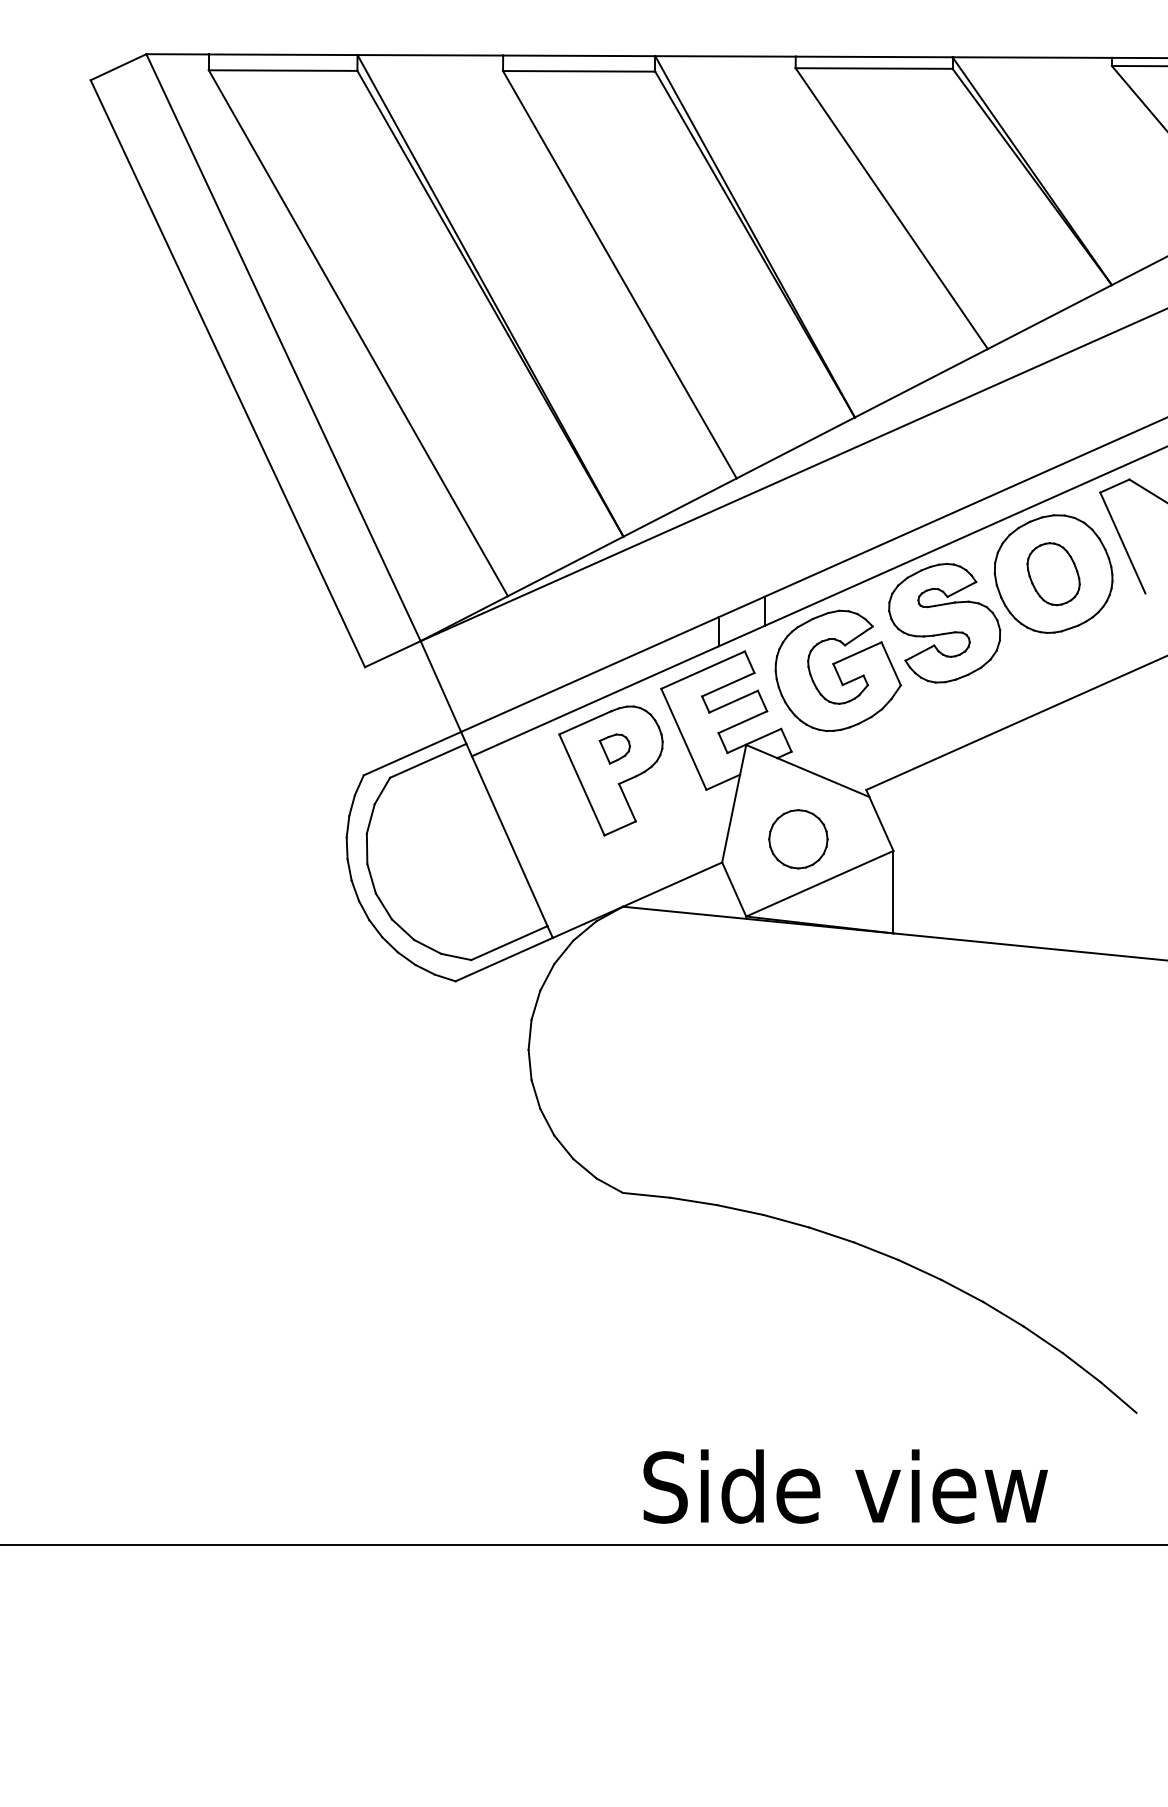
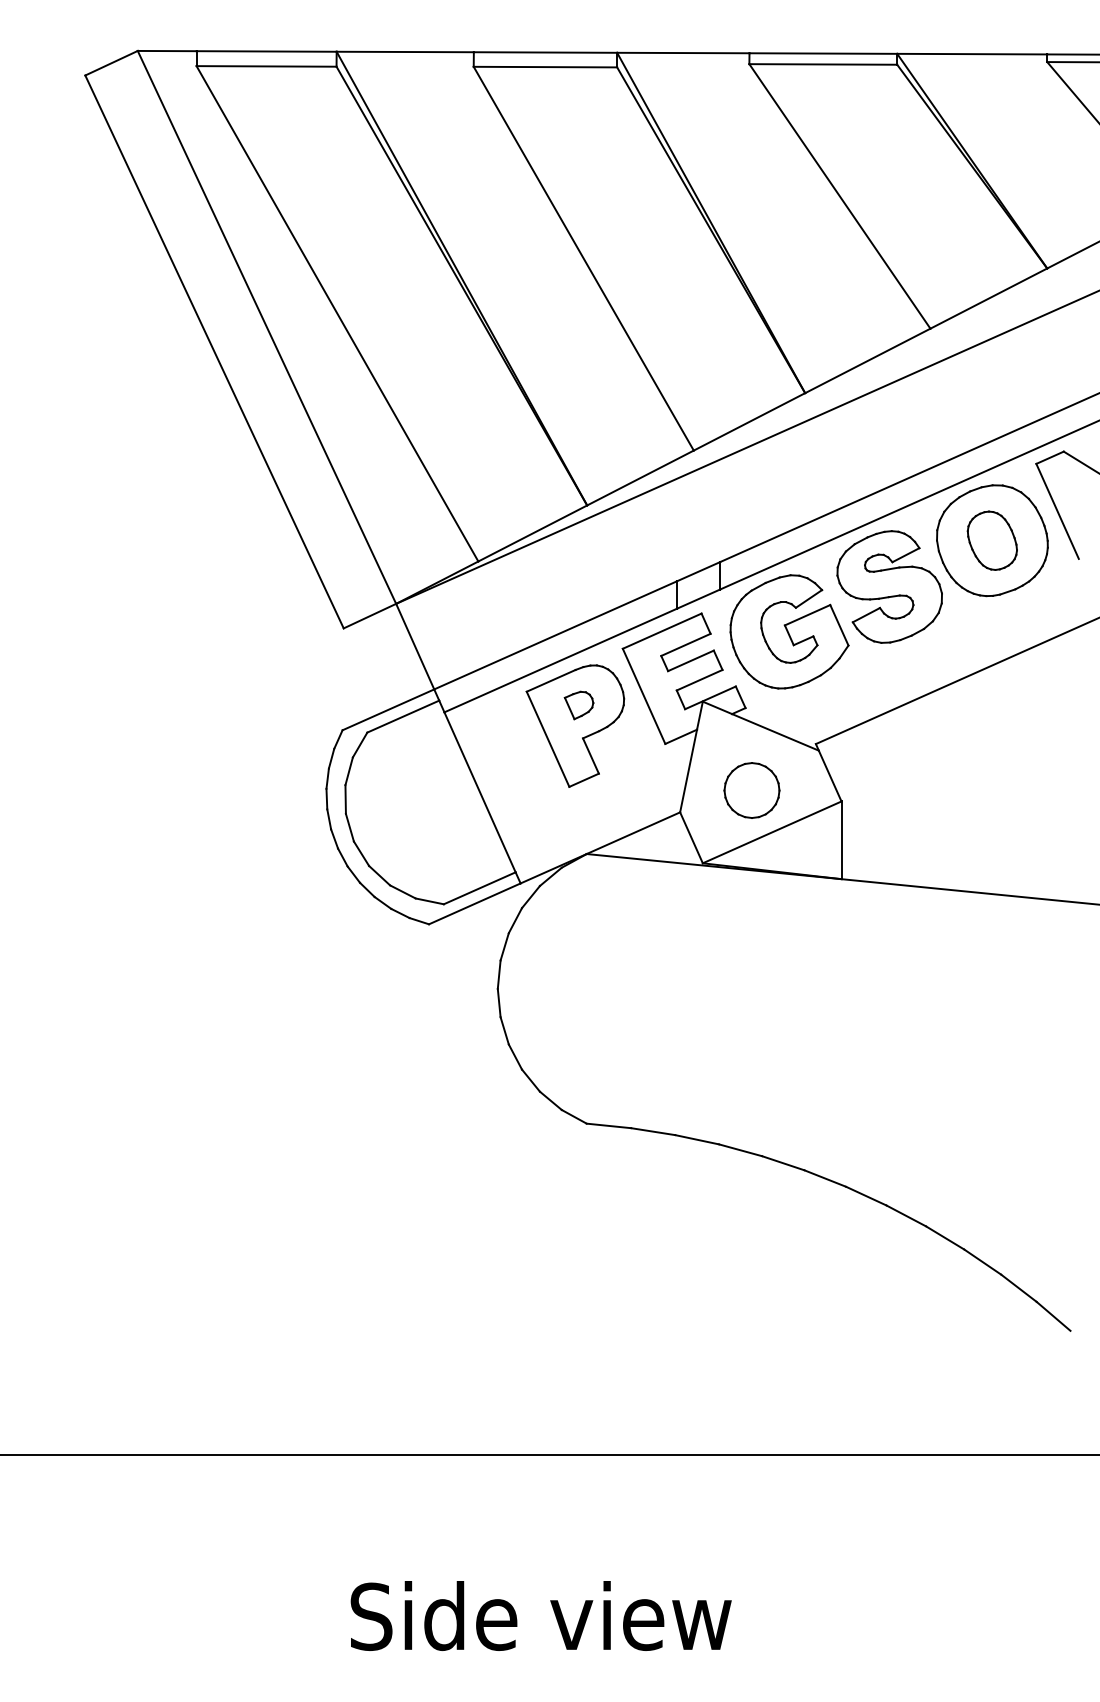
text: (845, 1486) -> (541, 1615), moved

